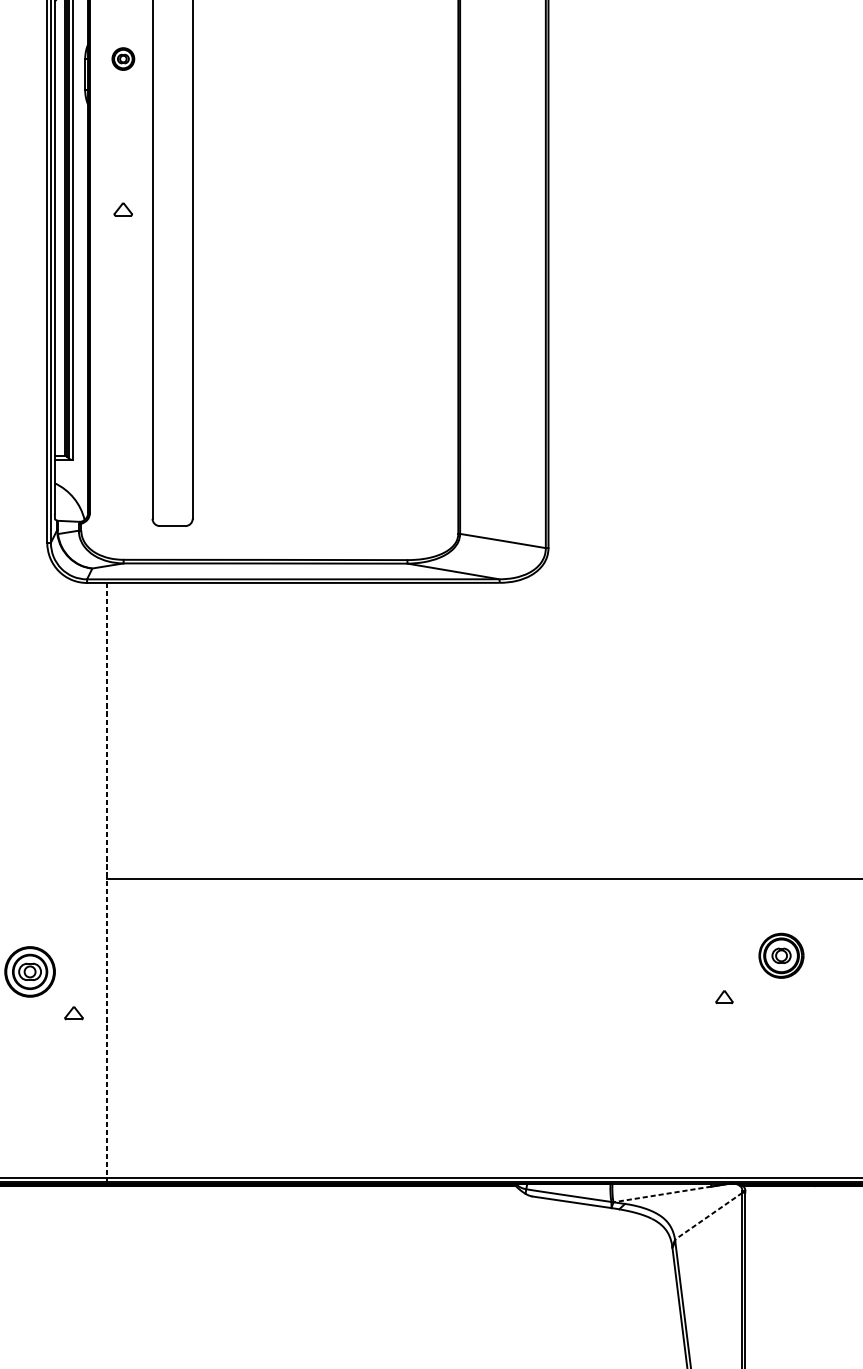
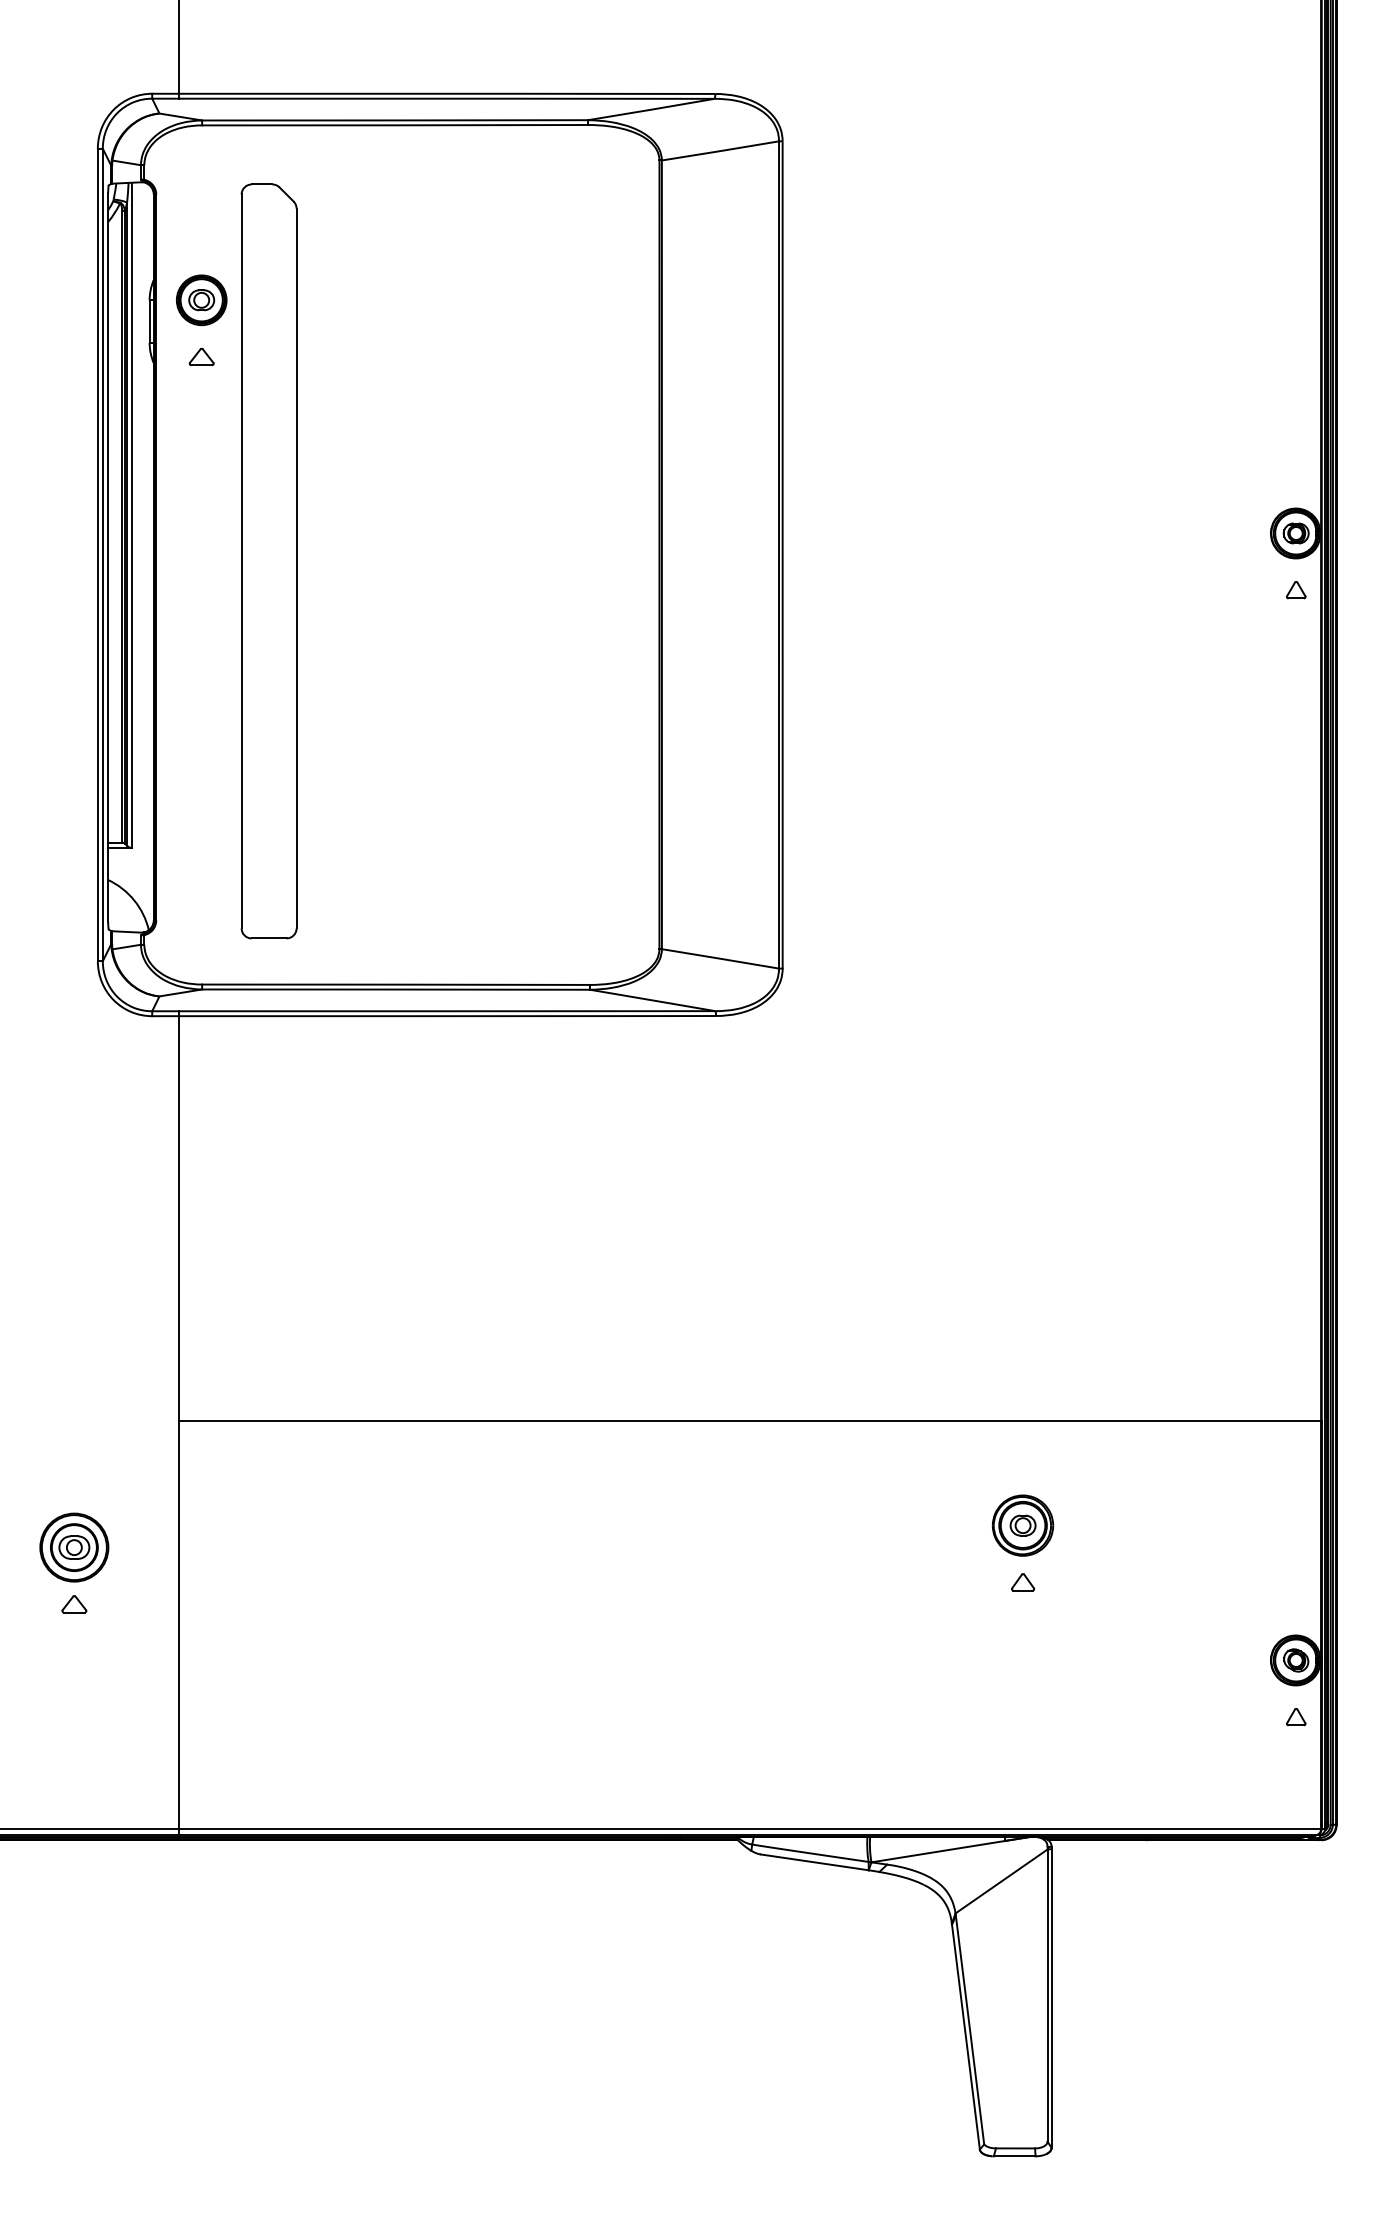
part: (123, 59) -> (201, 300), size x1.67
part: (123, 209) -> (201, 356), moved
line: (107, 881) -> (179, 1424), dashed -> solid
part: (781, 955) -> (1022, 1525), moved
part: (74, 1013) -> (74, 1604), moved
line: (662, 1194) -> (938, 1851), dashed -> solid
line: (708, 1216) -> (1001, 1881), dashed -> solid

